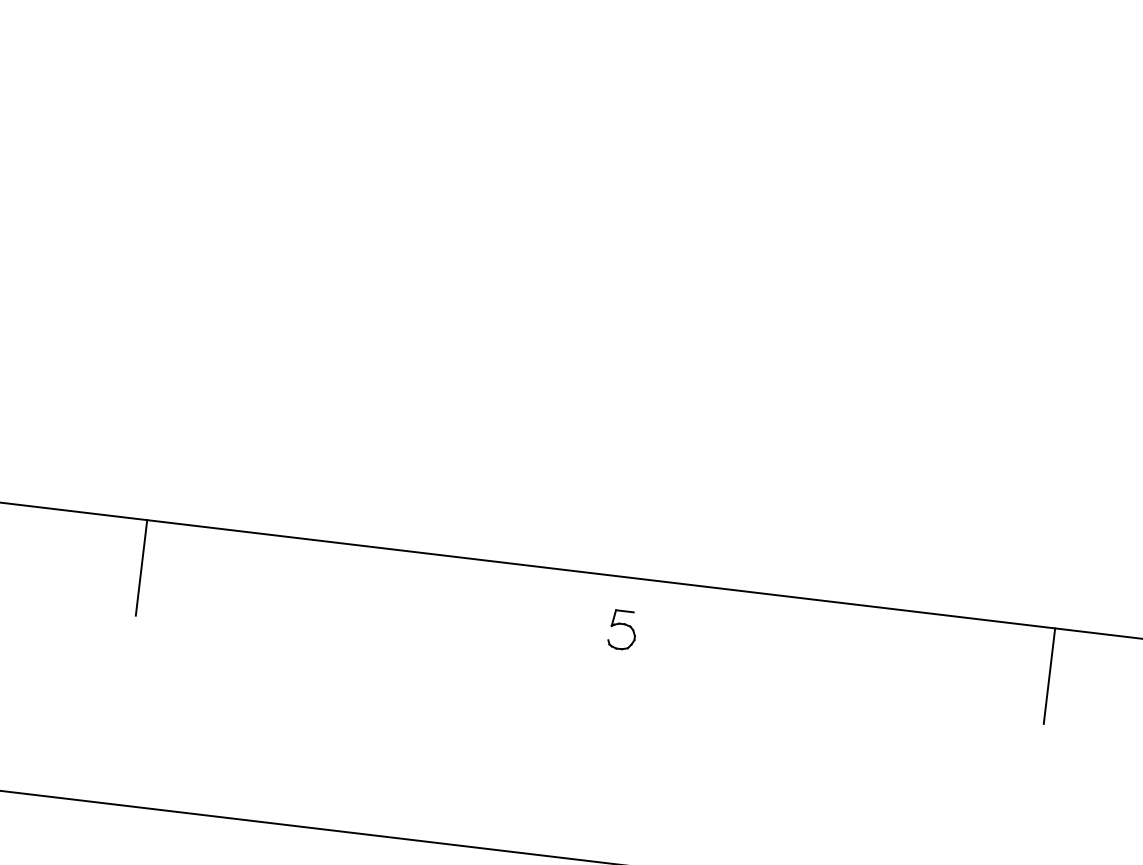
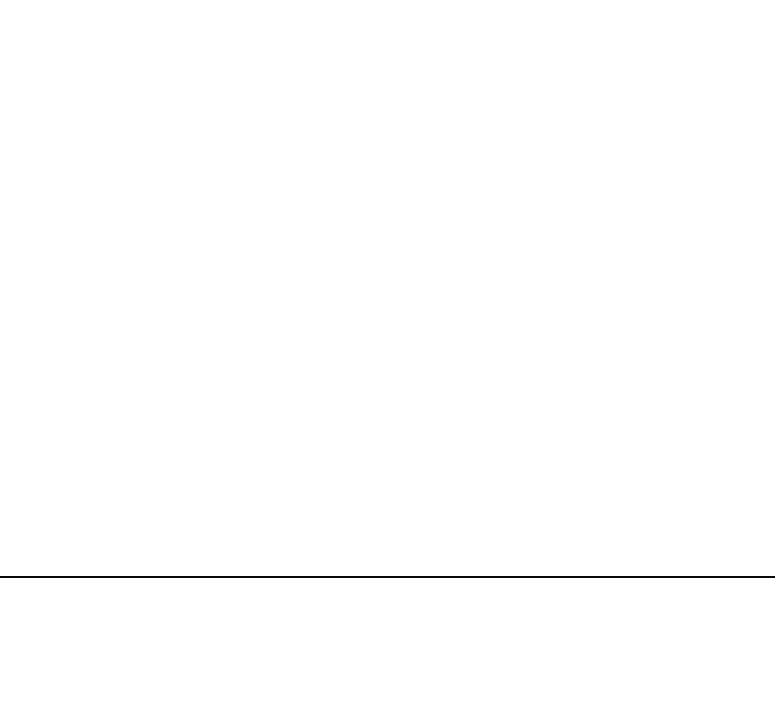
line: (141, 568) -> (114, 609), removed
part: (621, 628) -> (435, 611), removed
line: (1049, 676) -> (721, 609), removed

